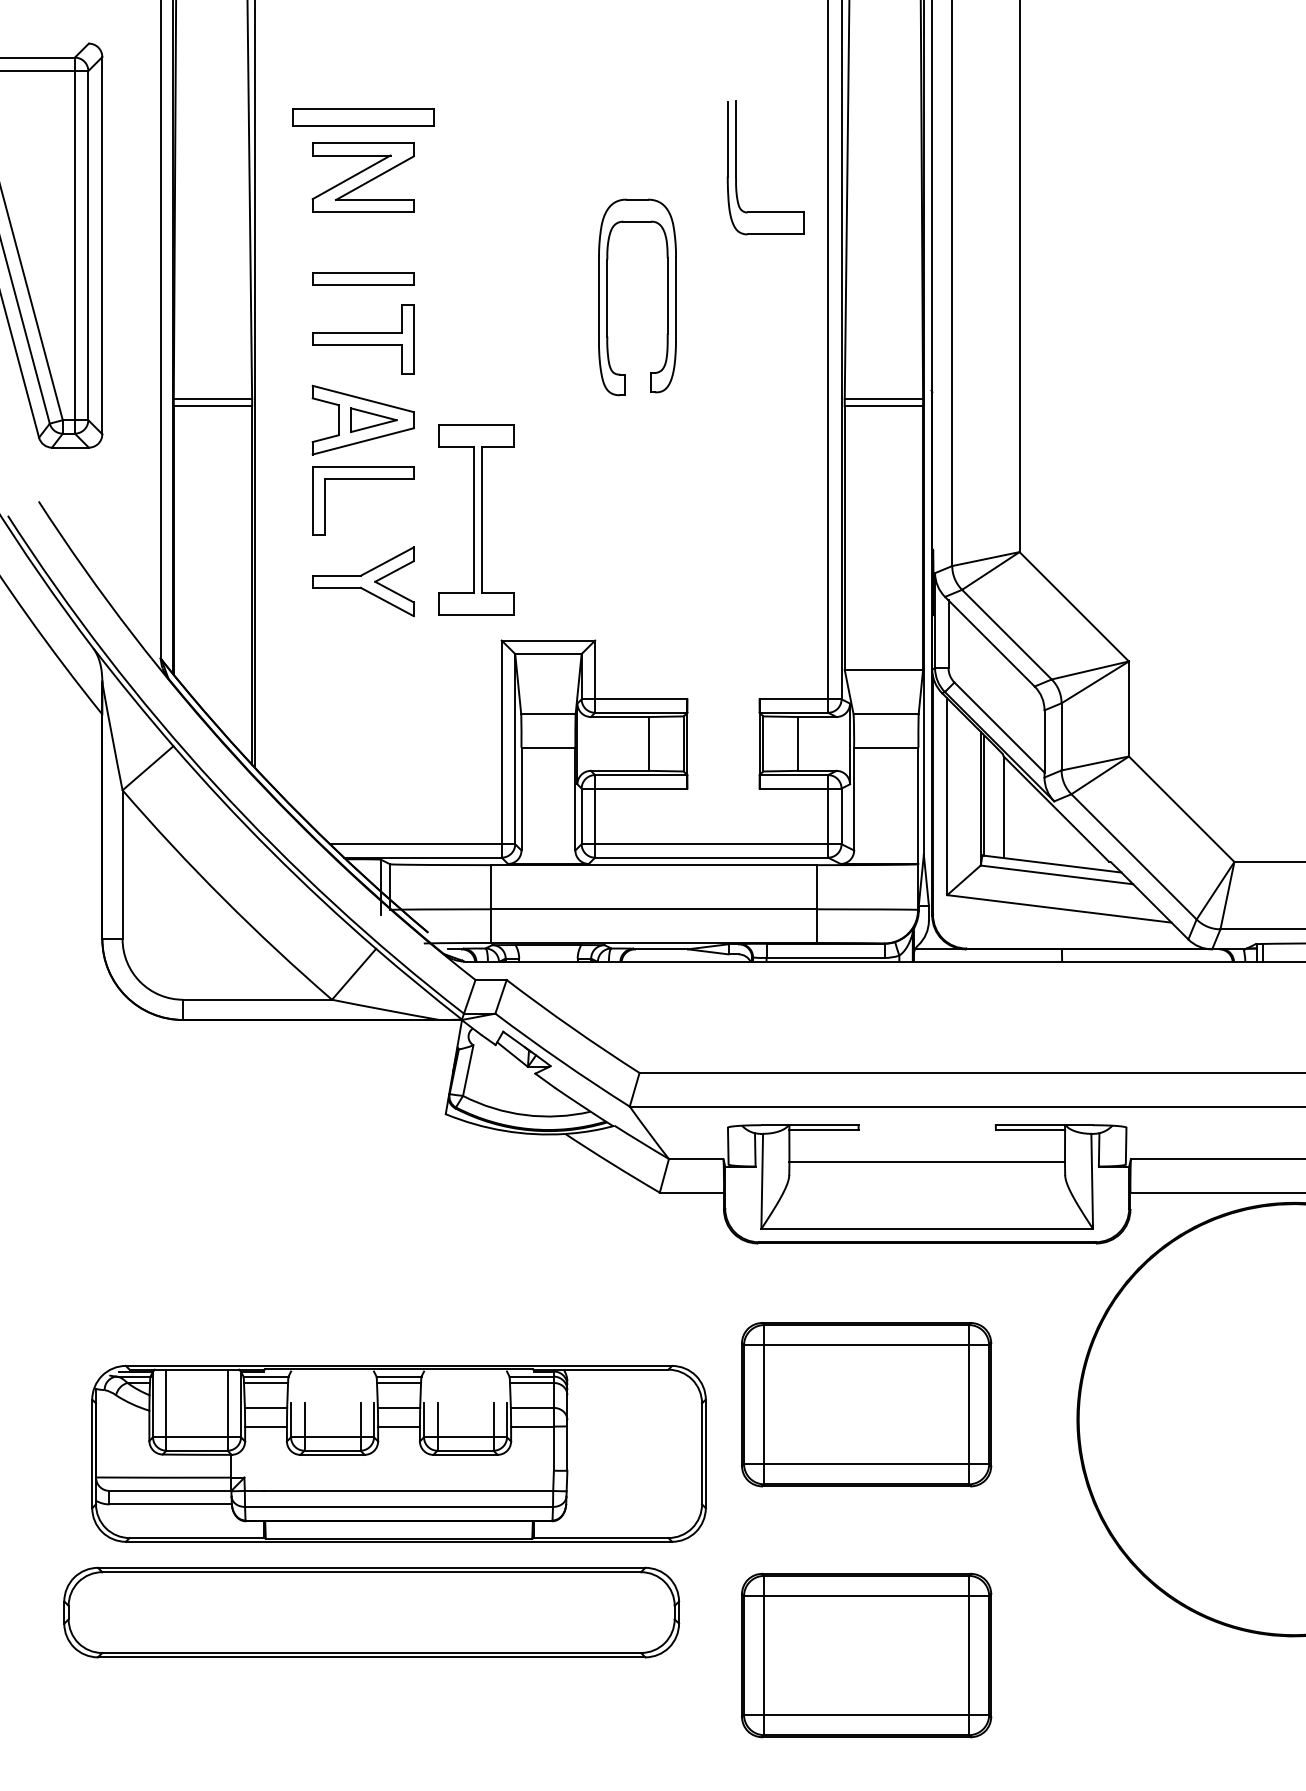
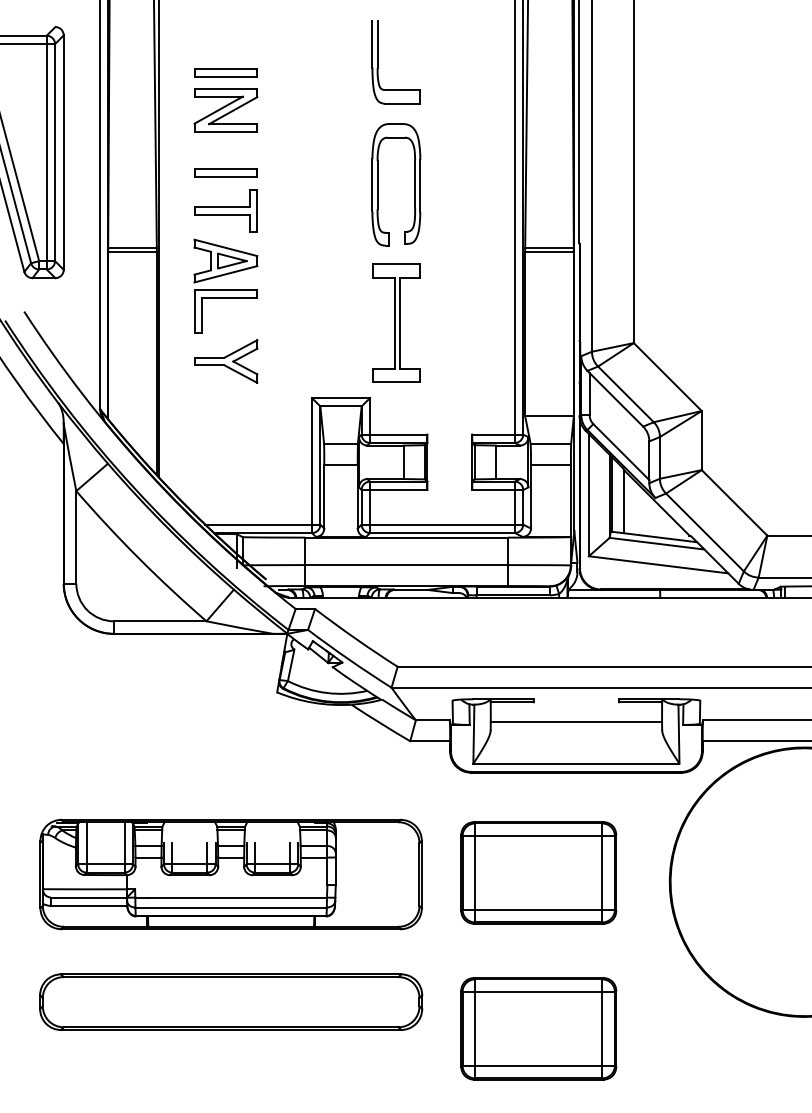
part: (362, 116) -> (225, 72), size x0.71
part: (737, 168) -> (378, 62), moved
part: (476, 518) -> (396, 322), moved
part: (397, 1453) -> (230, 874), moved

